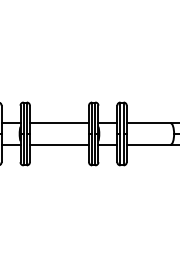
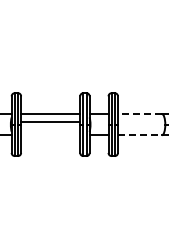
line: (148, 123) -> (139, 114), solid -> dashed
line: (59, 144) -> (50, 122), moved
line: (149, 144) -> (140, 135), solid -> dashed

